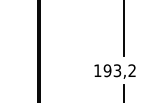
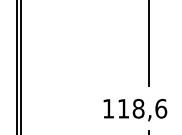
text: (119, 70) -> (141, 108), 193,2 -> 118,6

